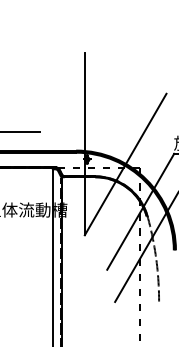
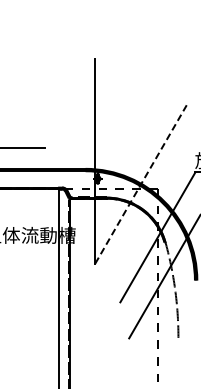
line: (126, 164) -> (141, 184), solid -> dashed

